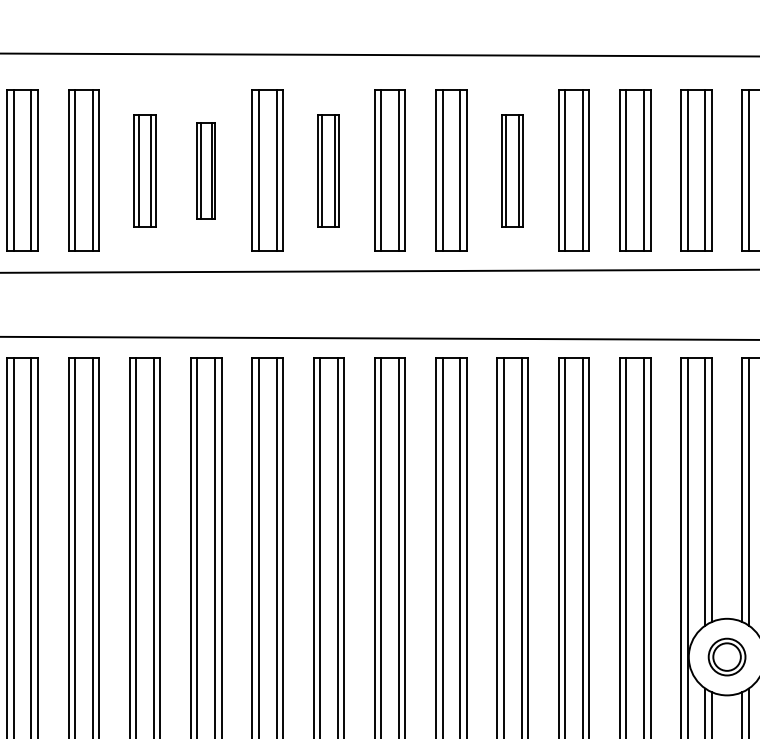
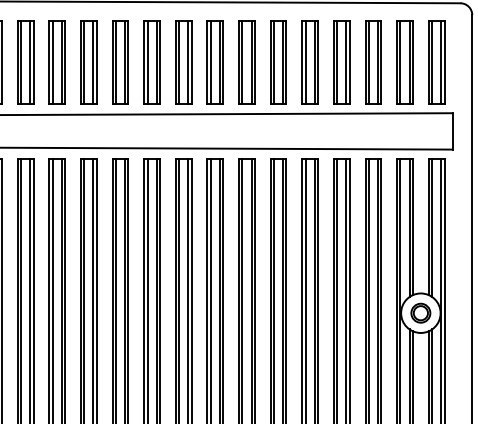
part: (145, 171) -> (120, 62), size x1.43
part: (205, 171) -> (151, 62), size x1.67
part: (327, 171) -> (214, 62), size x1.43
part: (511, 171) -> (309, 62), size x1.43

